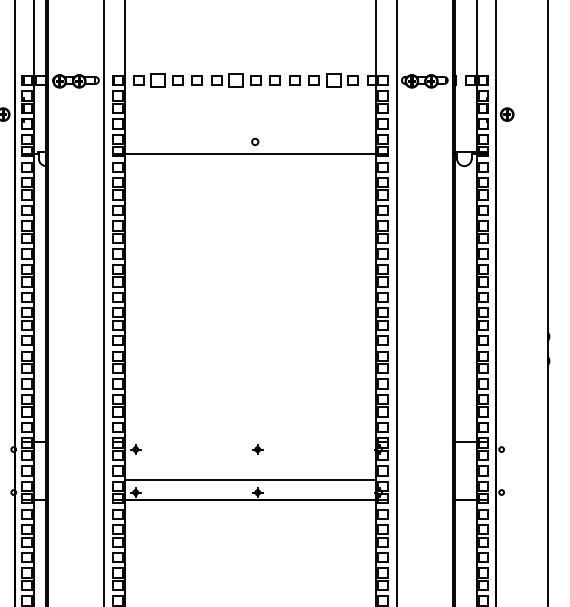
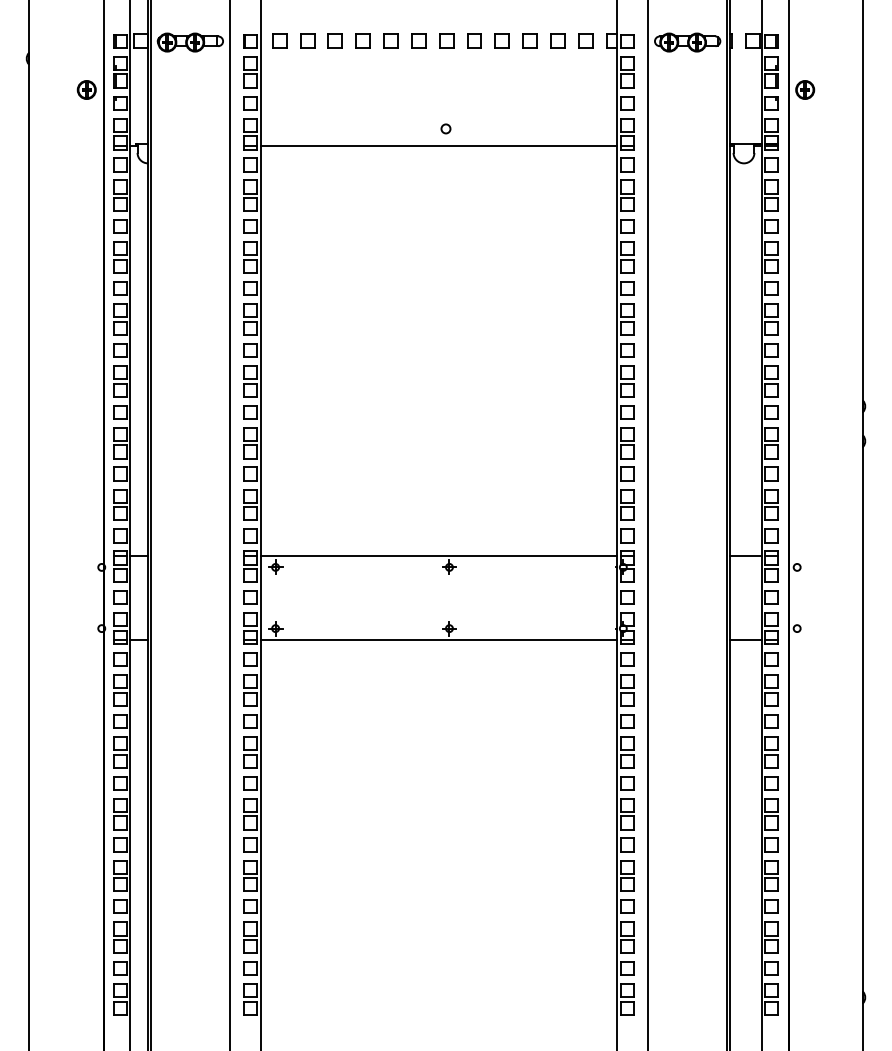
part: (158, 79) -> (307, 40), size x0.71
part: (235, 79) -> (418, 40), size x0.71
part: (333, 79) -> (557, 40), size x0.71
line: (250, 479) -> (438, 556), moved

